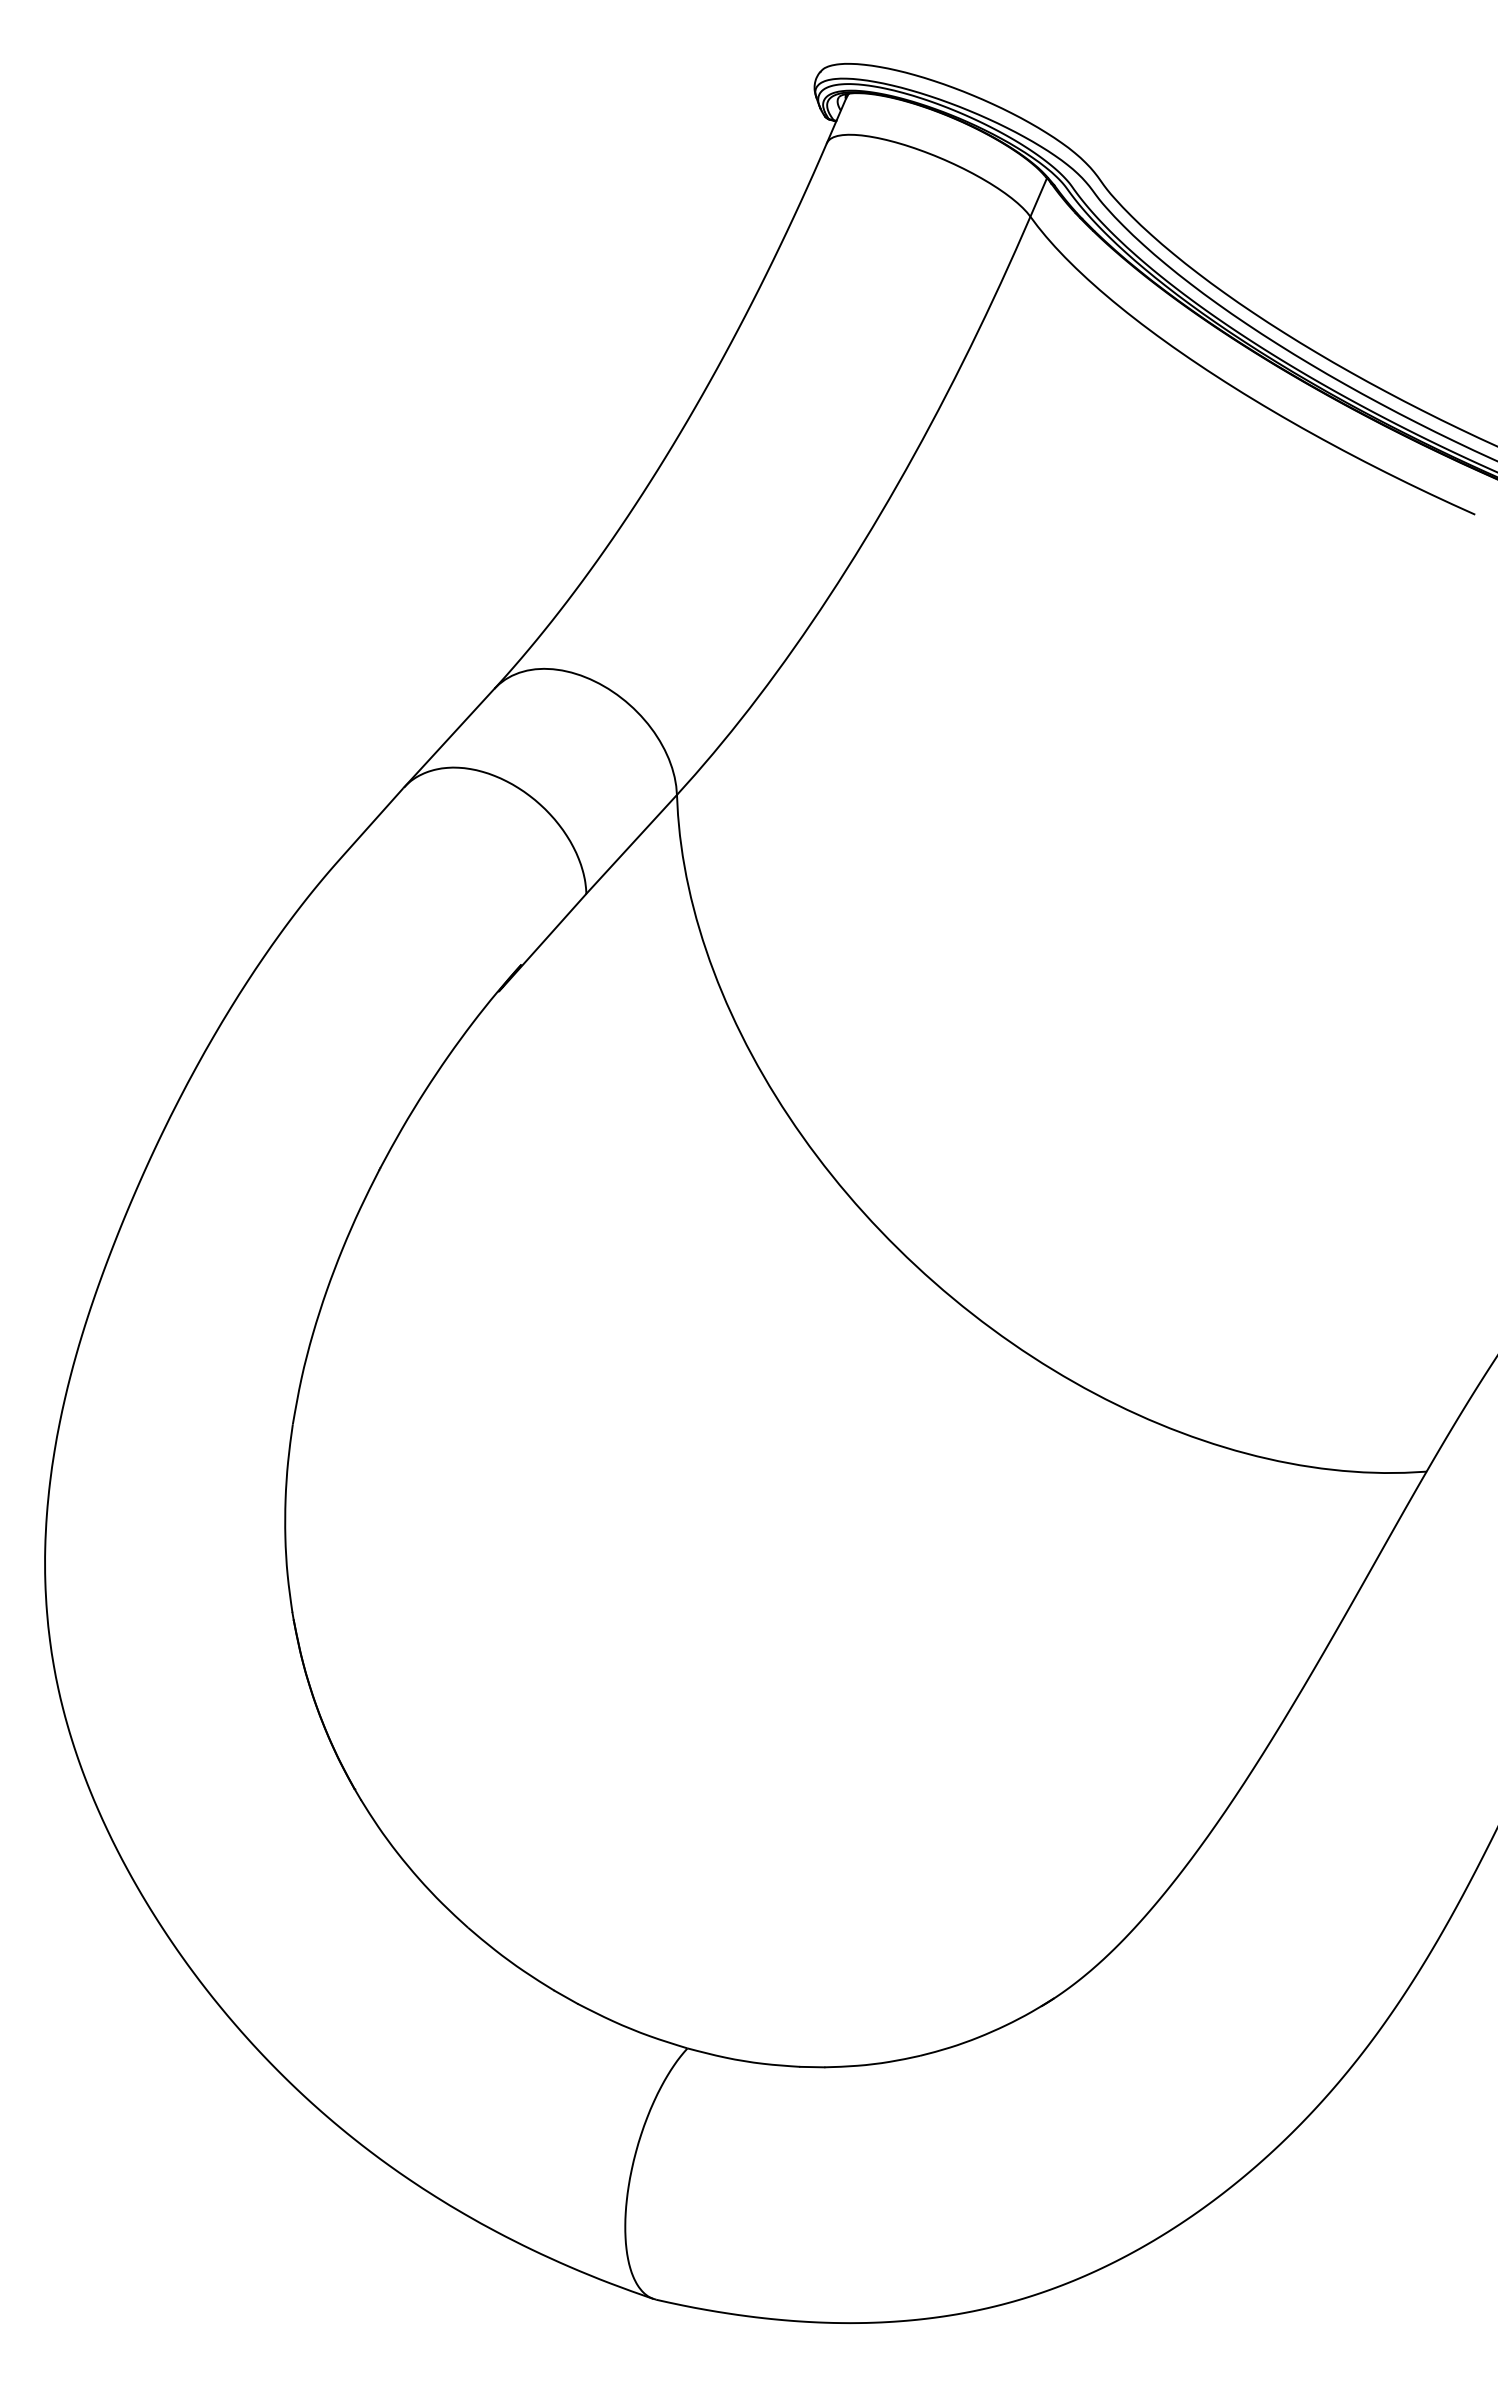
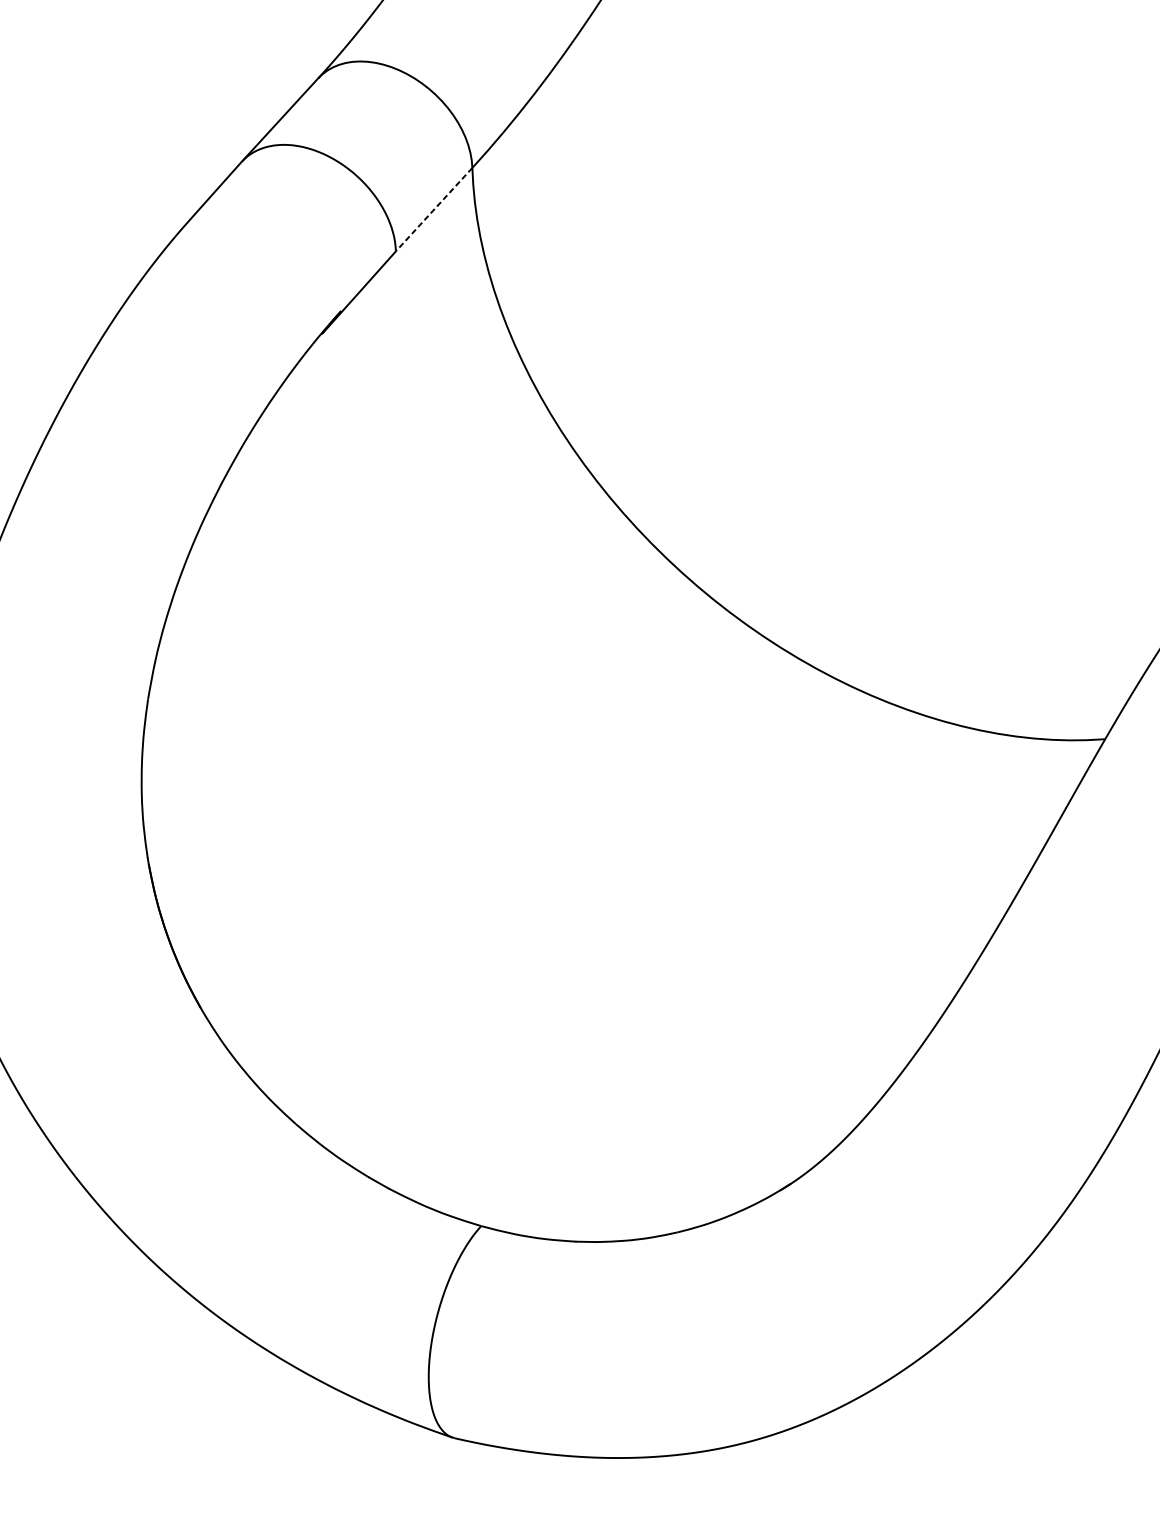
line: (631, 844) -> (433, 209), solid -> dashed

